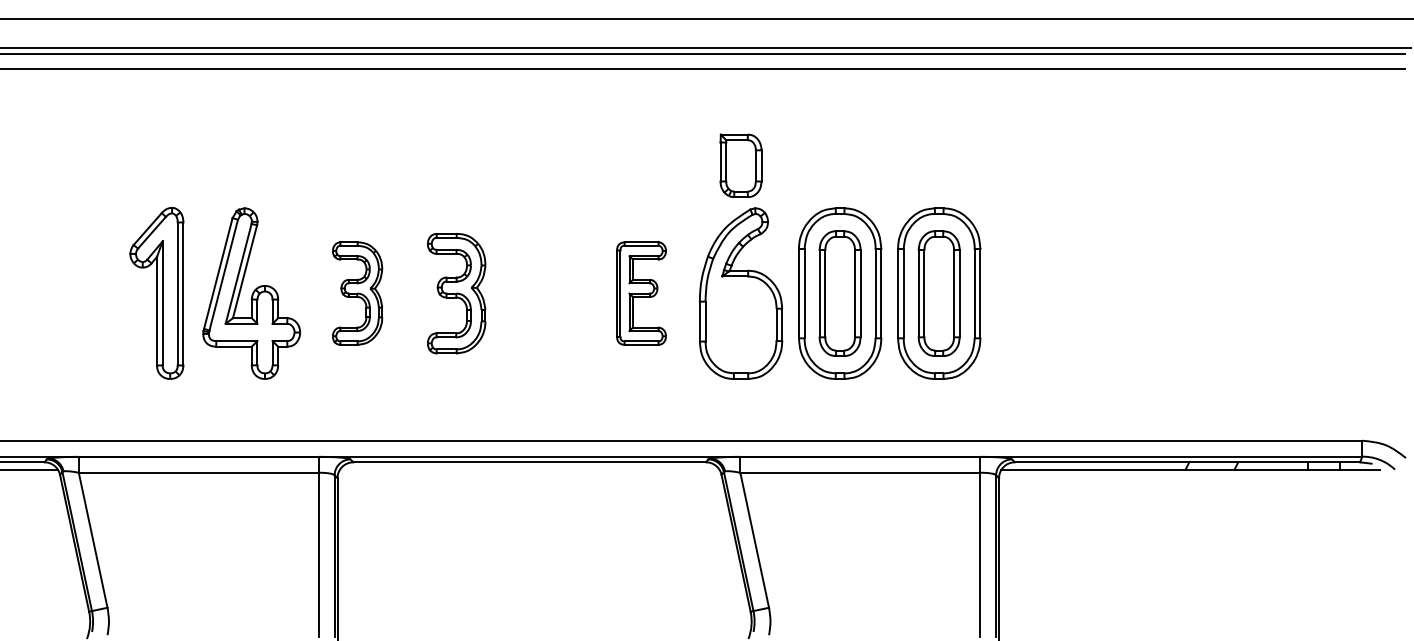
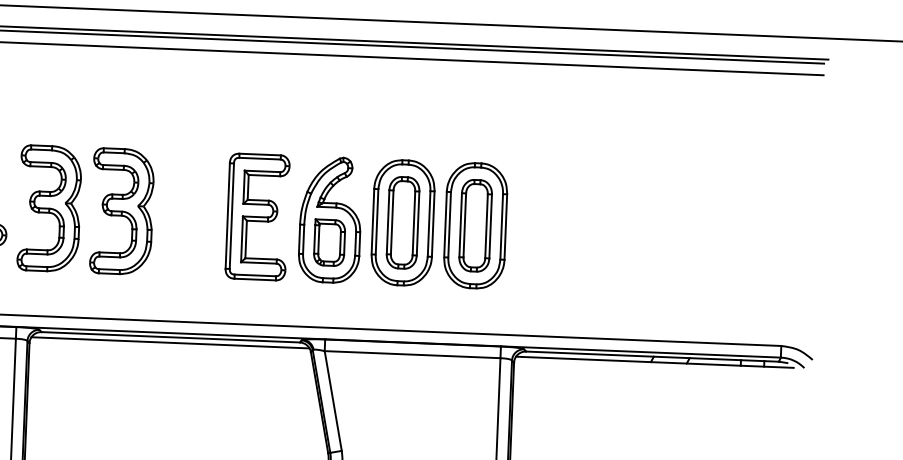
part: (740, 165) -> (329, 242), moved
part: (357, 293) -> (49, 208), size x1.67
part: (456, 293) -> (122, 211), size x1.43
part: (641, 293) -> (257, 216), size x1.67
line: (529, 469) -> (170, 342), added

